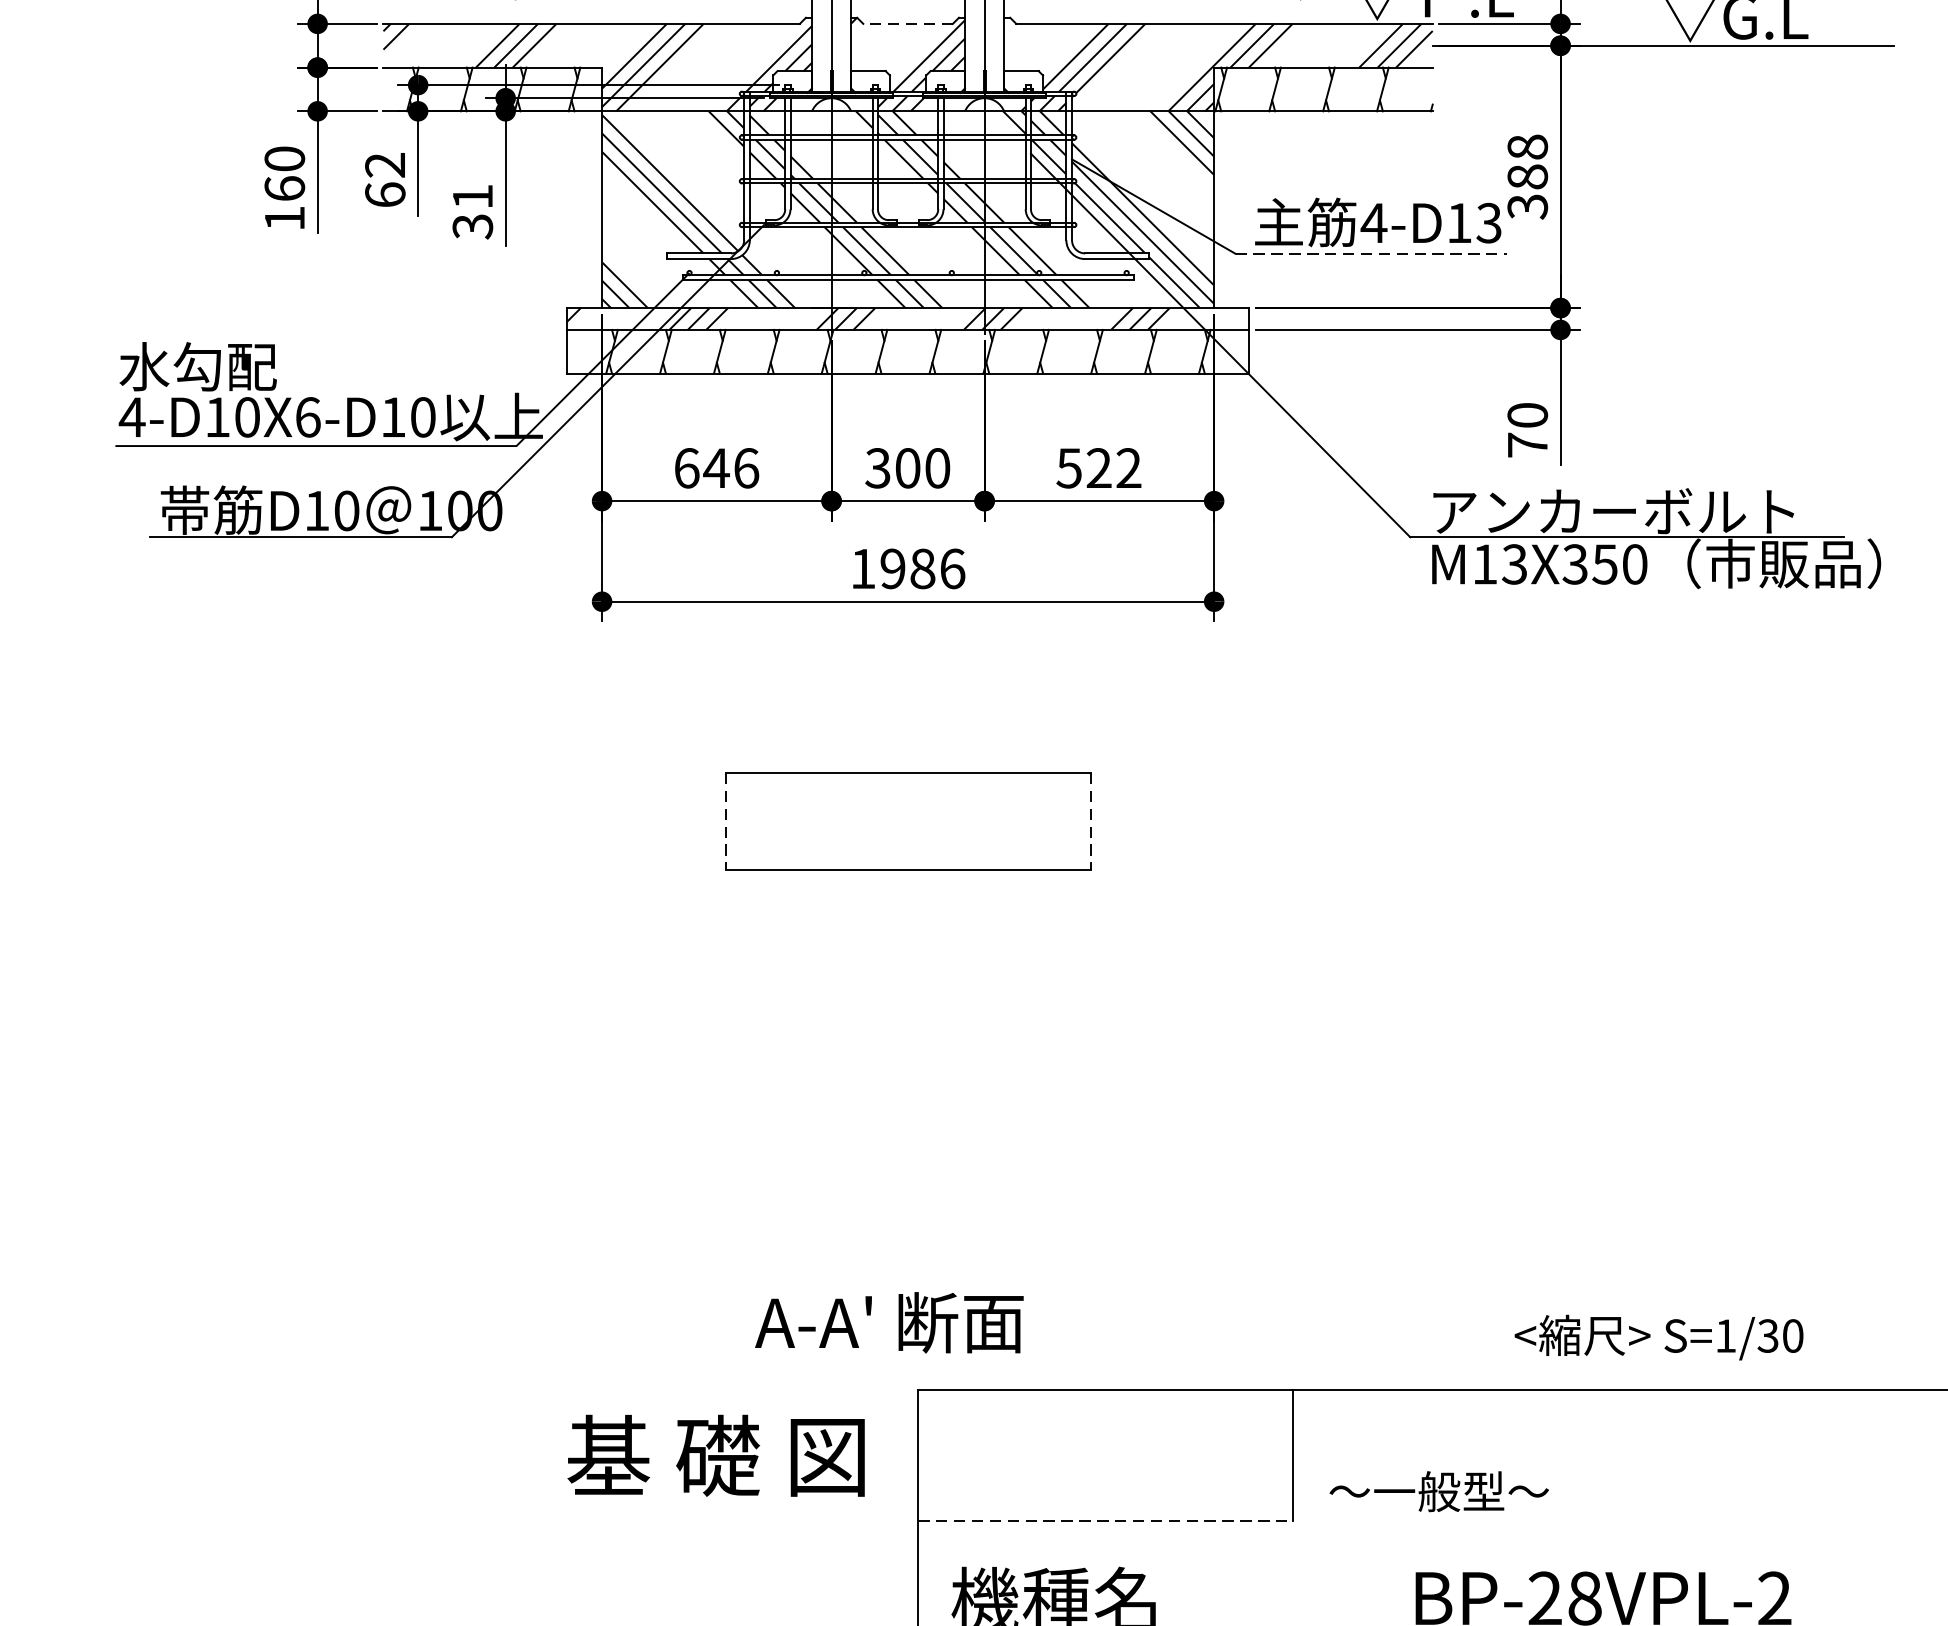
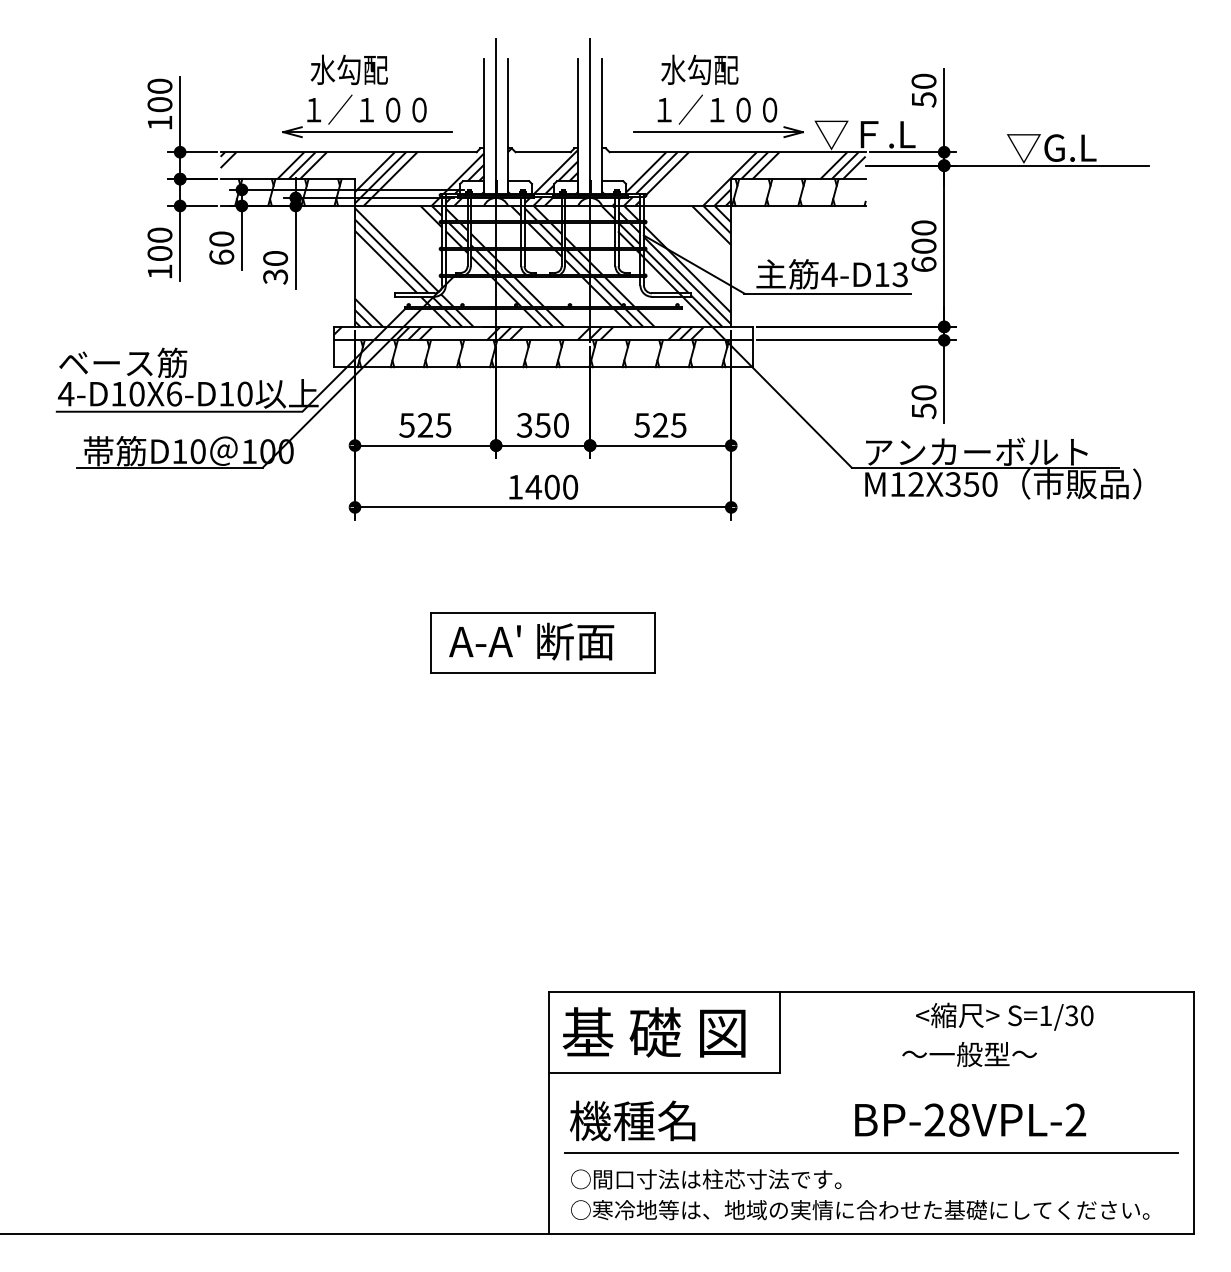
line: (908, 24) -> (543, 152), dashed -> solid
text: (384, 164) -> (221, 238), 62 -> 60
text: (1526, 177) -> (923, 246), 388 -> 600
text: (284, 187) -> (159, 252), 160 -> 100
text: (472, 196) -> (275, 258), 31 -> 30
line: (1372, 253) -> (828, 293), dashed -> solid
text: (223, 365) -> (122, 362), 水勾配 -> ベース筋
text: (1528, 445) -> (924, 411), 70 -> 50
text: (716, 468) -> (425, 425), 646 -> 525
text: (907, 468) -> (542, 425), 300 -> 350
text: (1128, 468) -> (678, 425), 522 -> 525
text: (1513, 564) -> (915, 484), M13X350 -> M12X350
text: (921, 567) -> (551, 486), 1986 -> 1400
line: (724, 821) -> (430, 642), dashed -> solid
line: (1090, 821) -> (655, 642), dashed -> solid
text: (889, 1322) -> (531, 641), moved
text: (1658, 1337) -> (1004, 1016), moved
text: (715, 1455) -> (653, 1032), moved
text: (1439, 1491) -> (969, 1054), moved
line: (1107, 1520) -> (665, 1072), dashed -> solid

